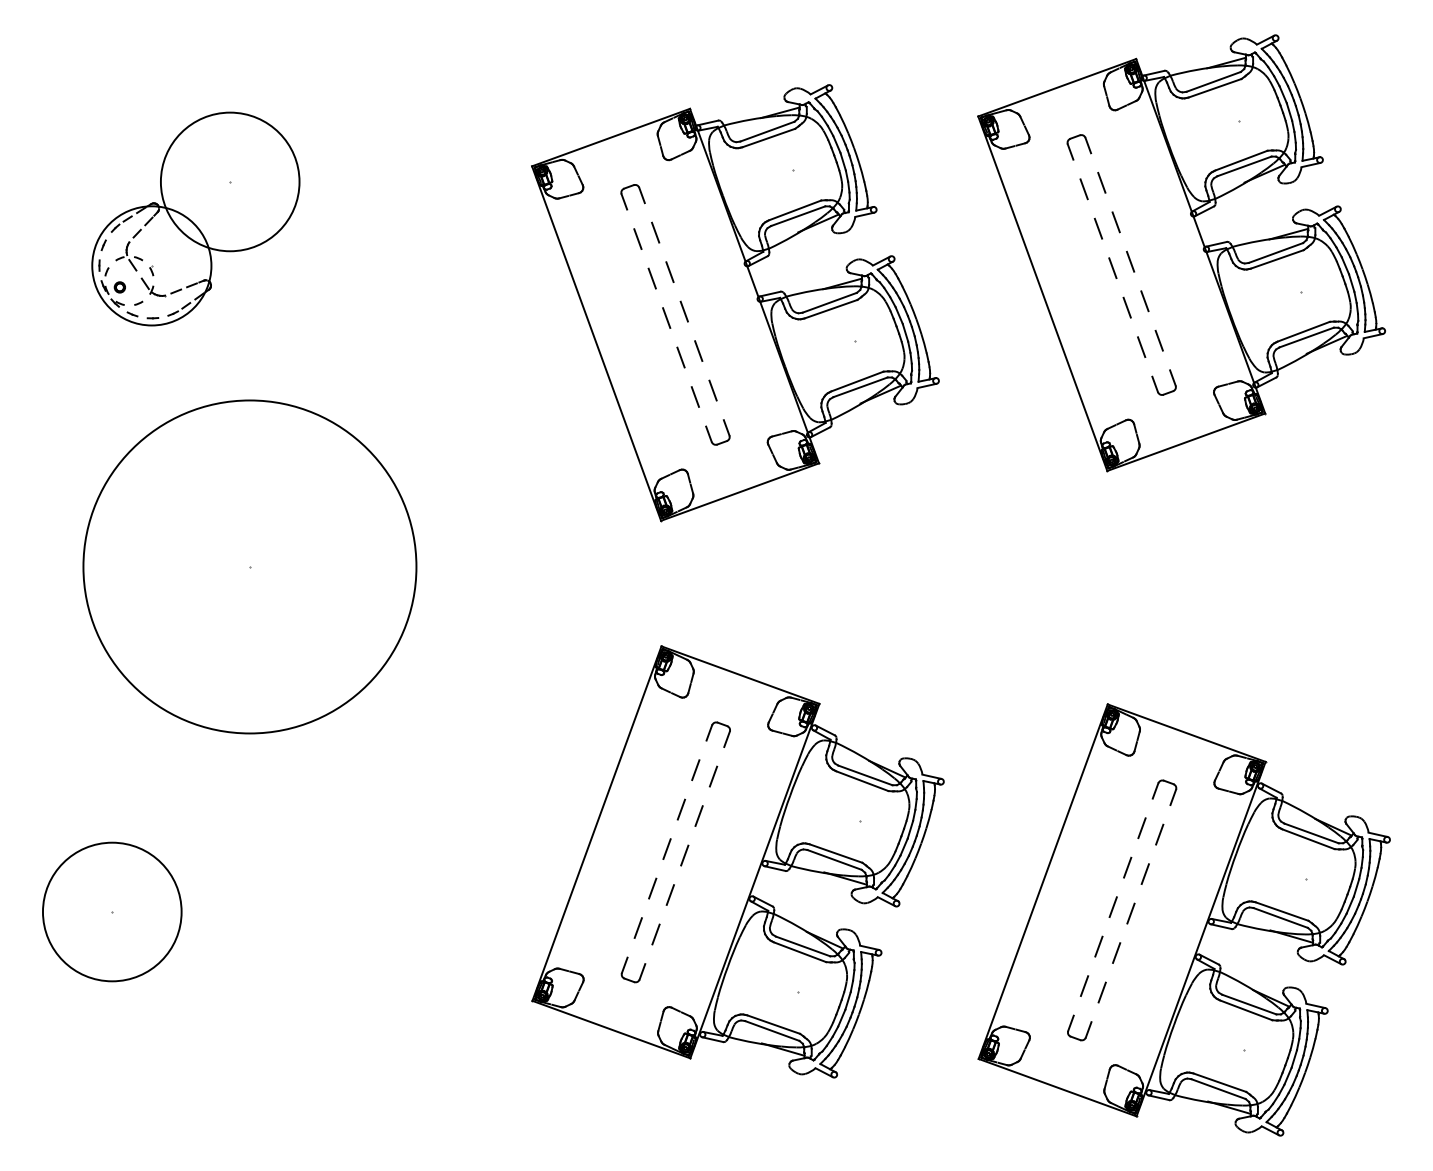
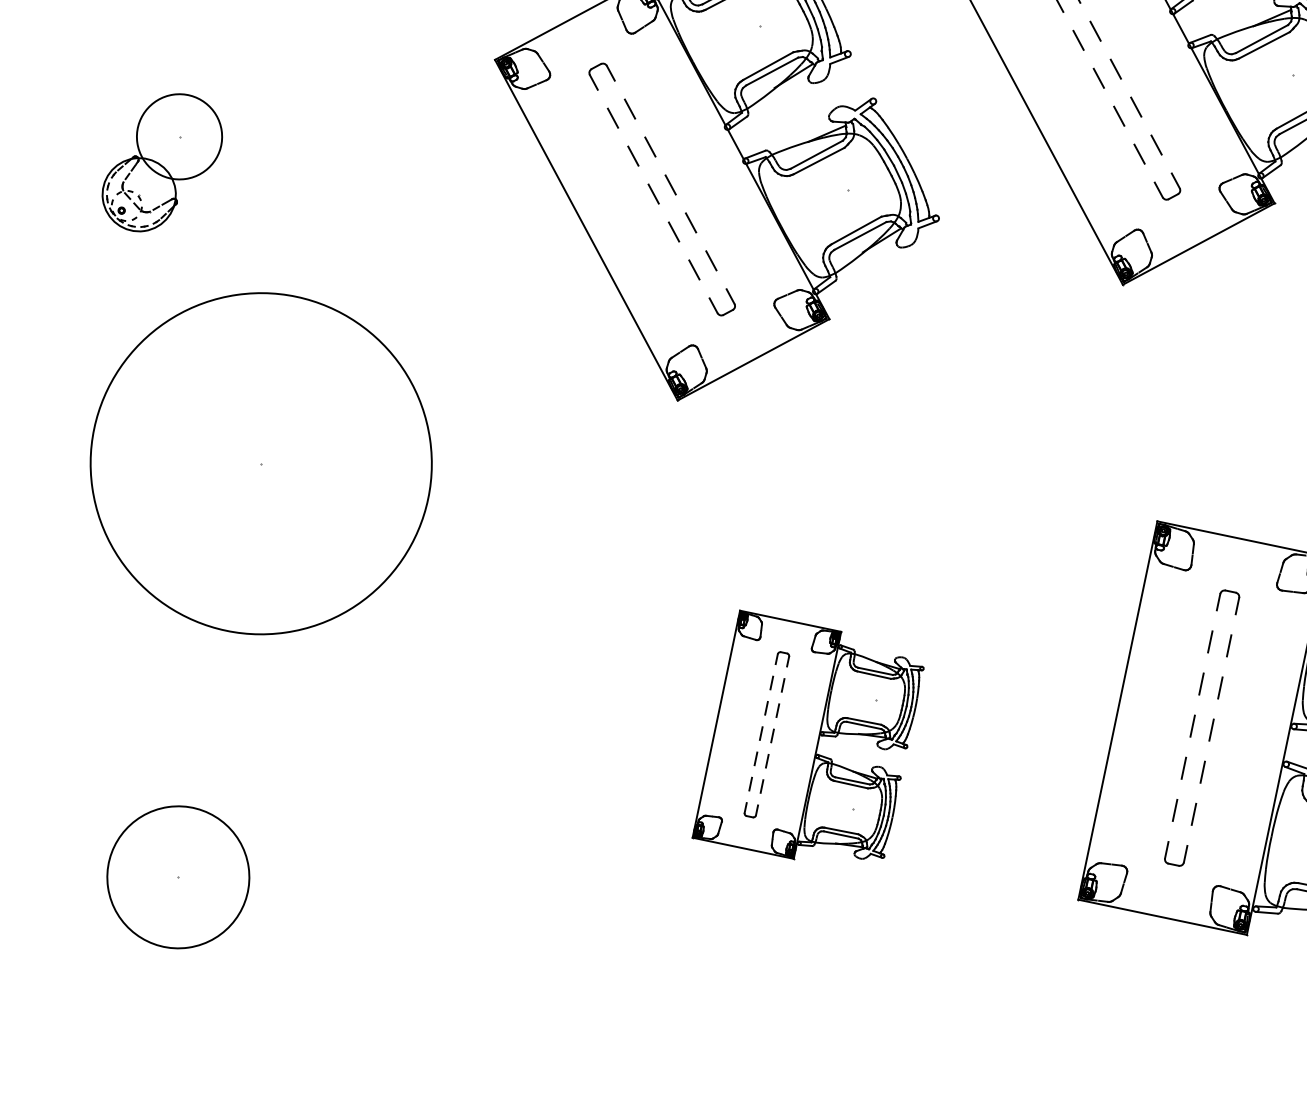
part: (195, 218) -> (161, 161), size x0.6
part: (249, 566) -> (260, 463), moved
part: (737, 861) -> (804, 734), size x0.6

